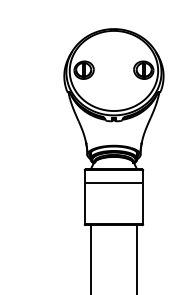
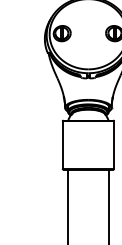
line: (113, 183) -> (88, 132), removed

